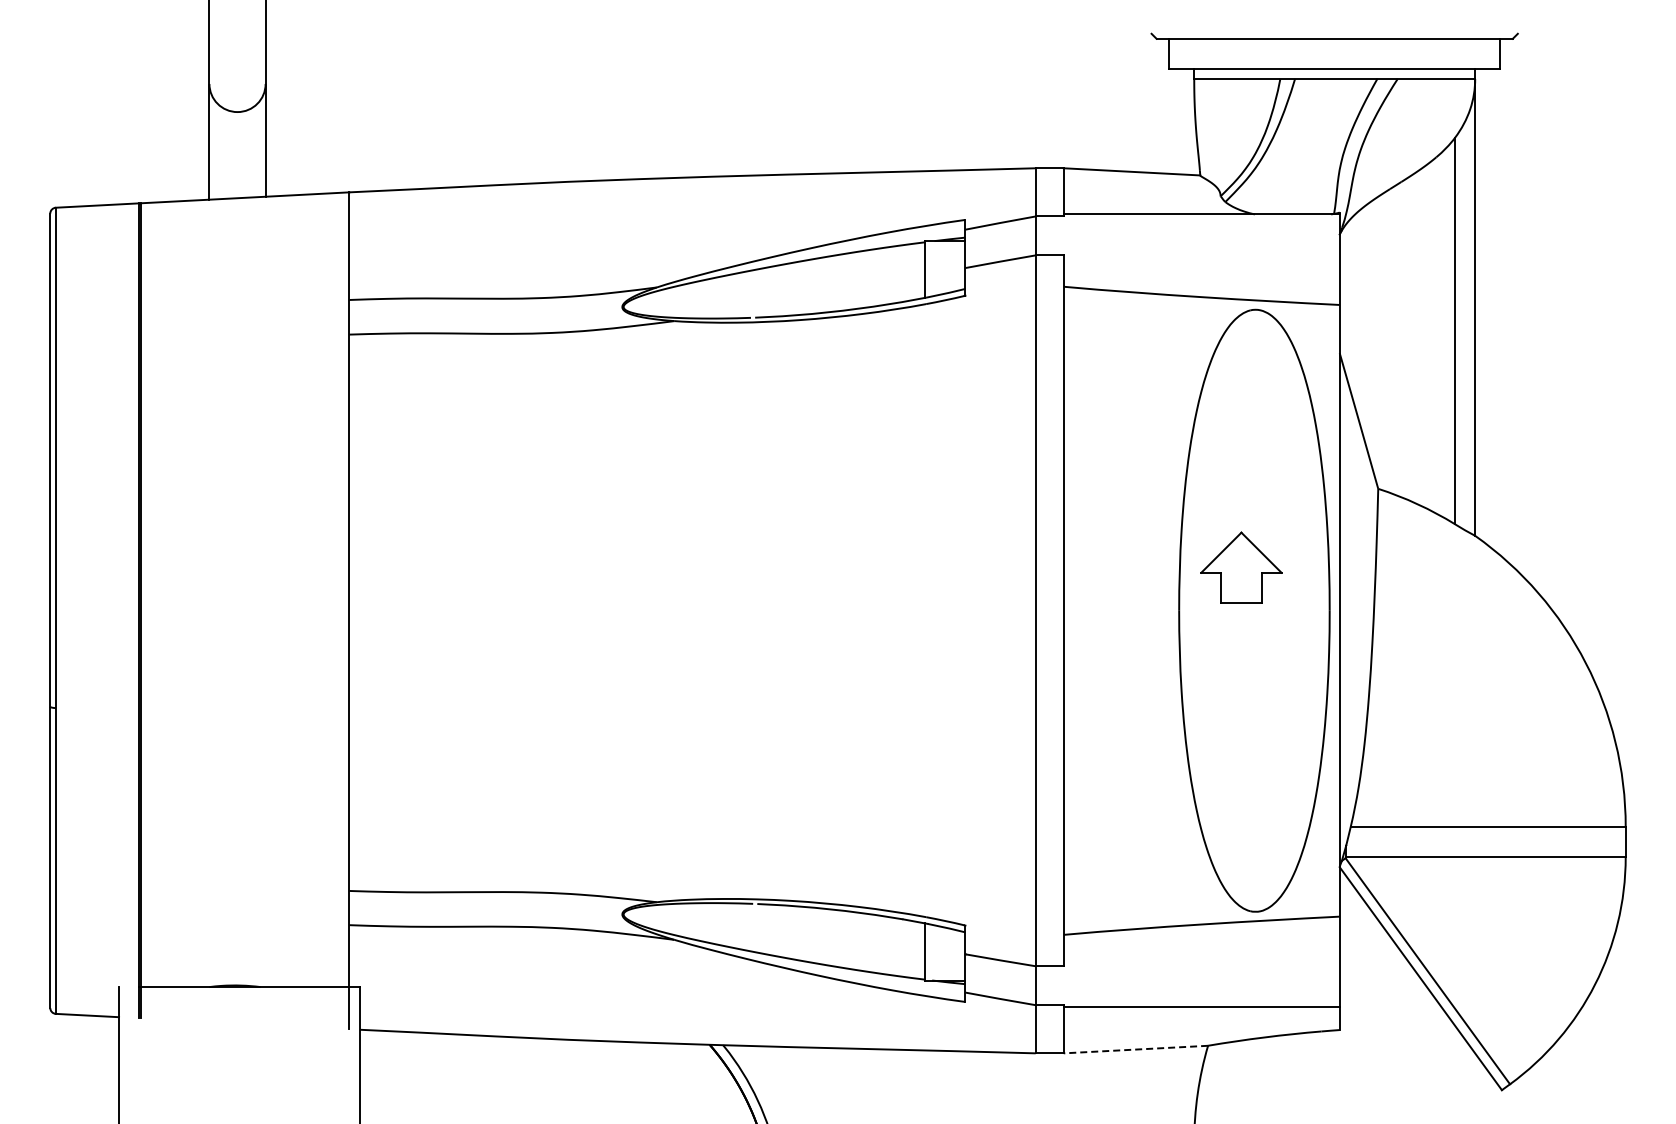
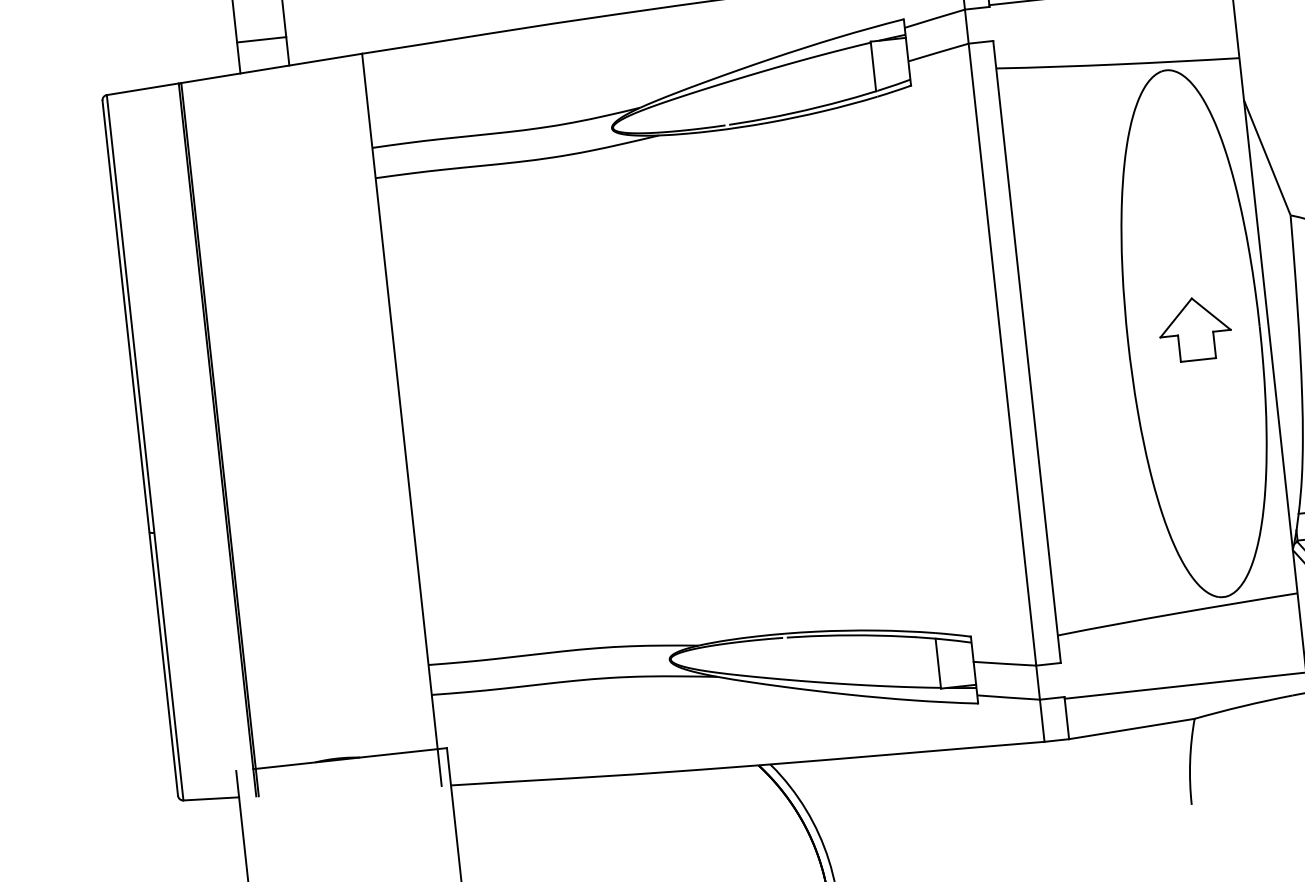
line: (237, 164) -> (261, 40), added
part: (1241, 567) -> (1195, 329), moved
line: (1135, 1049) -> (1131, 728), dashed -> solid

